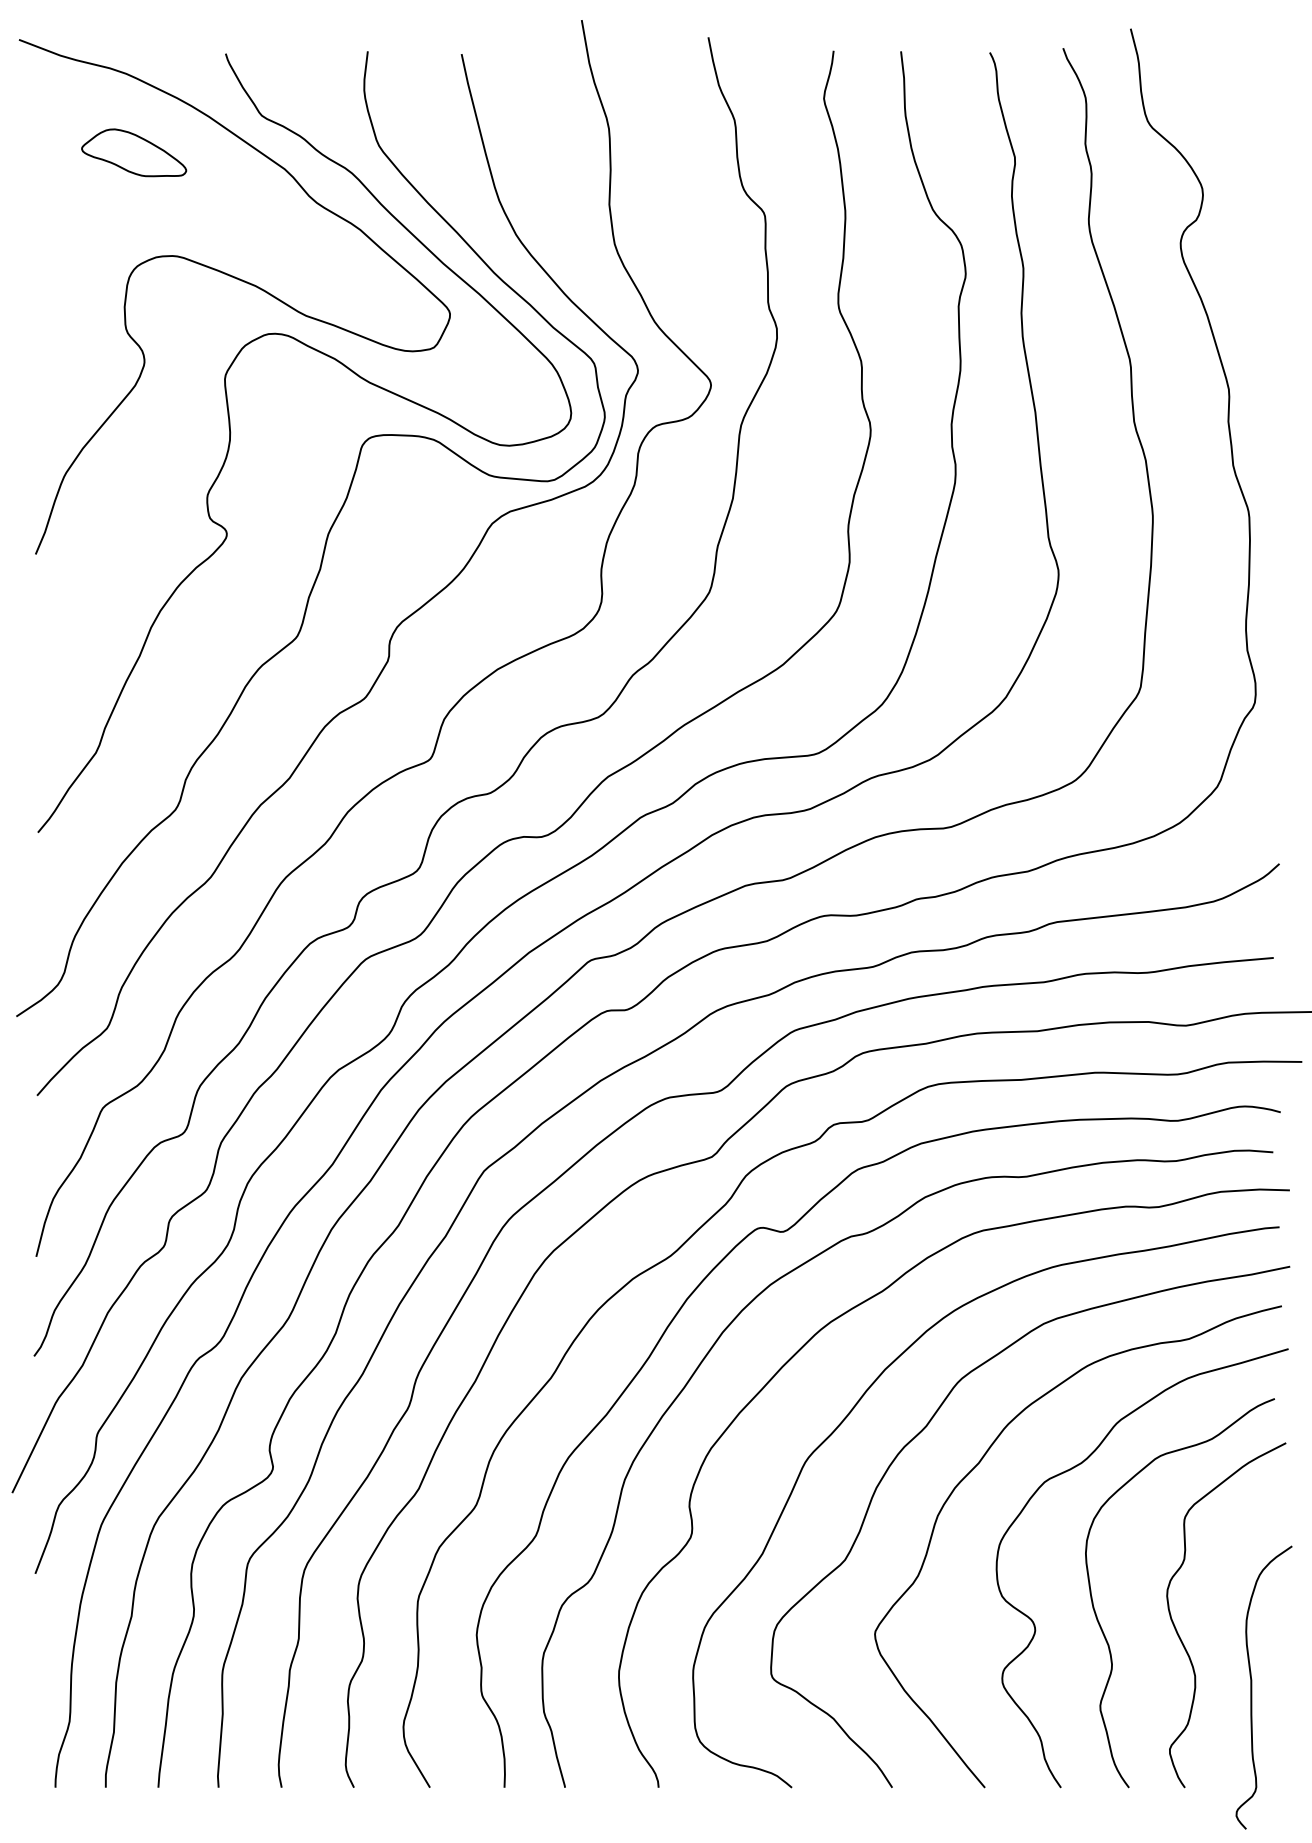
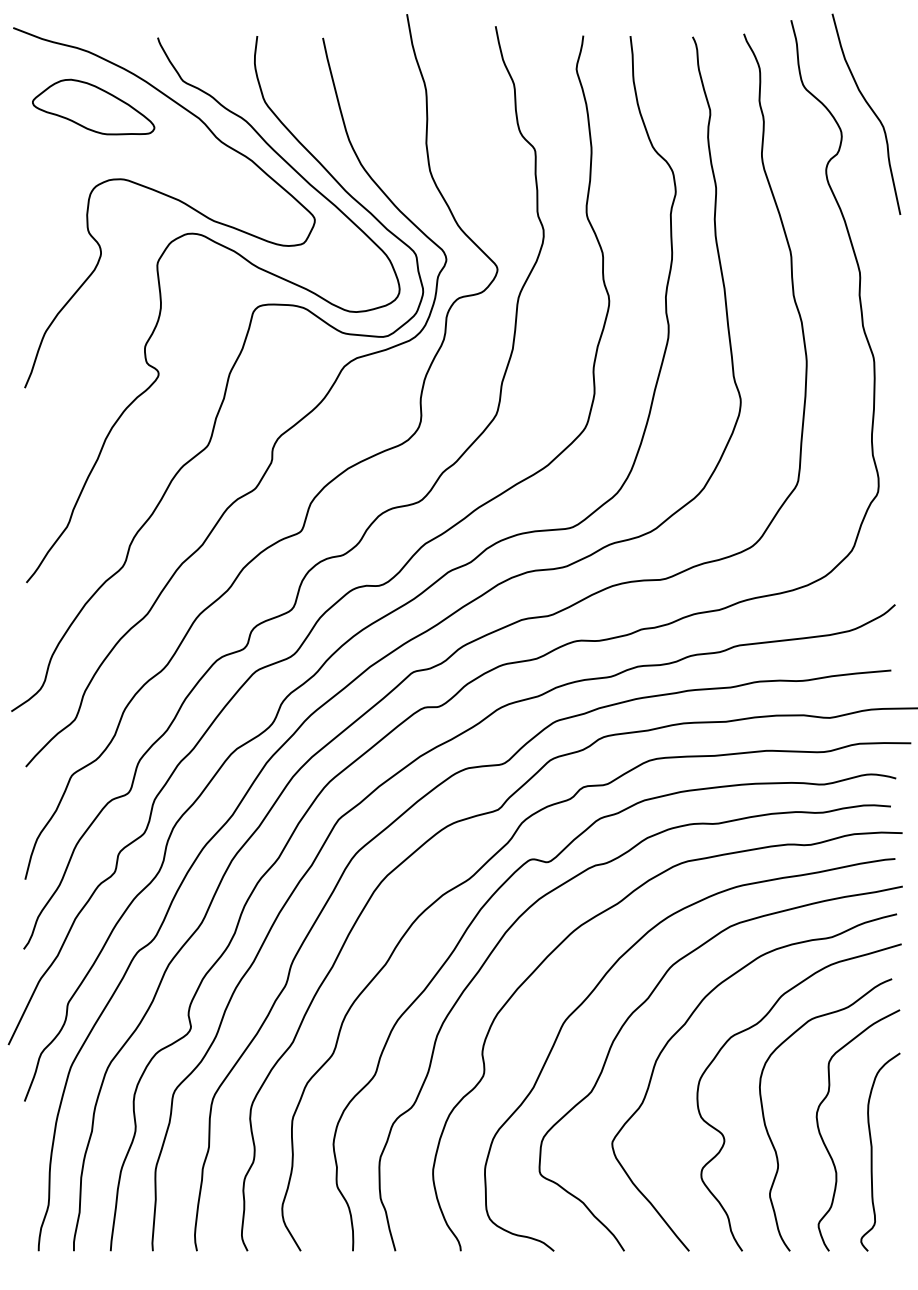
part: (133, 152) -> (93, 106), size x1.67
curve: (1243, 156) -> (870, 109), added
curve: (1252, 1686) -> (872, 1151), moved

